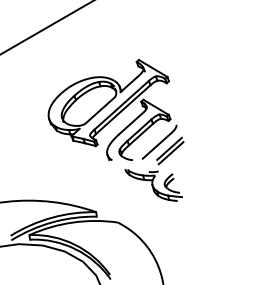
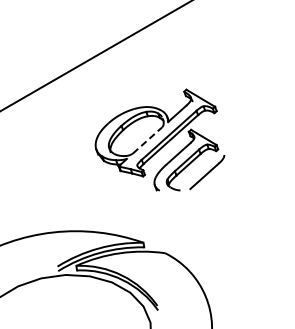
line: (100, 110) -> (147, 140), solid -> dashed
part: (154, 169) -> (202, 199), removed

